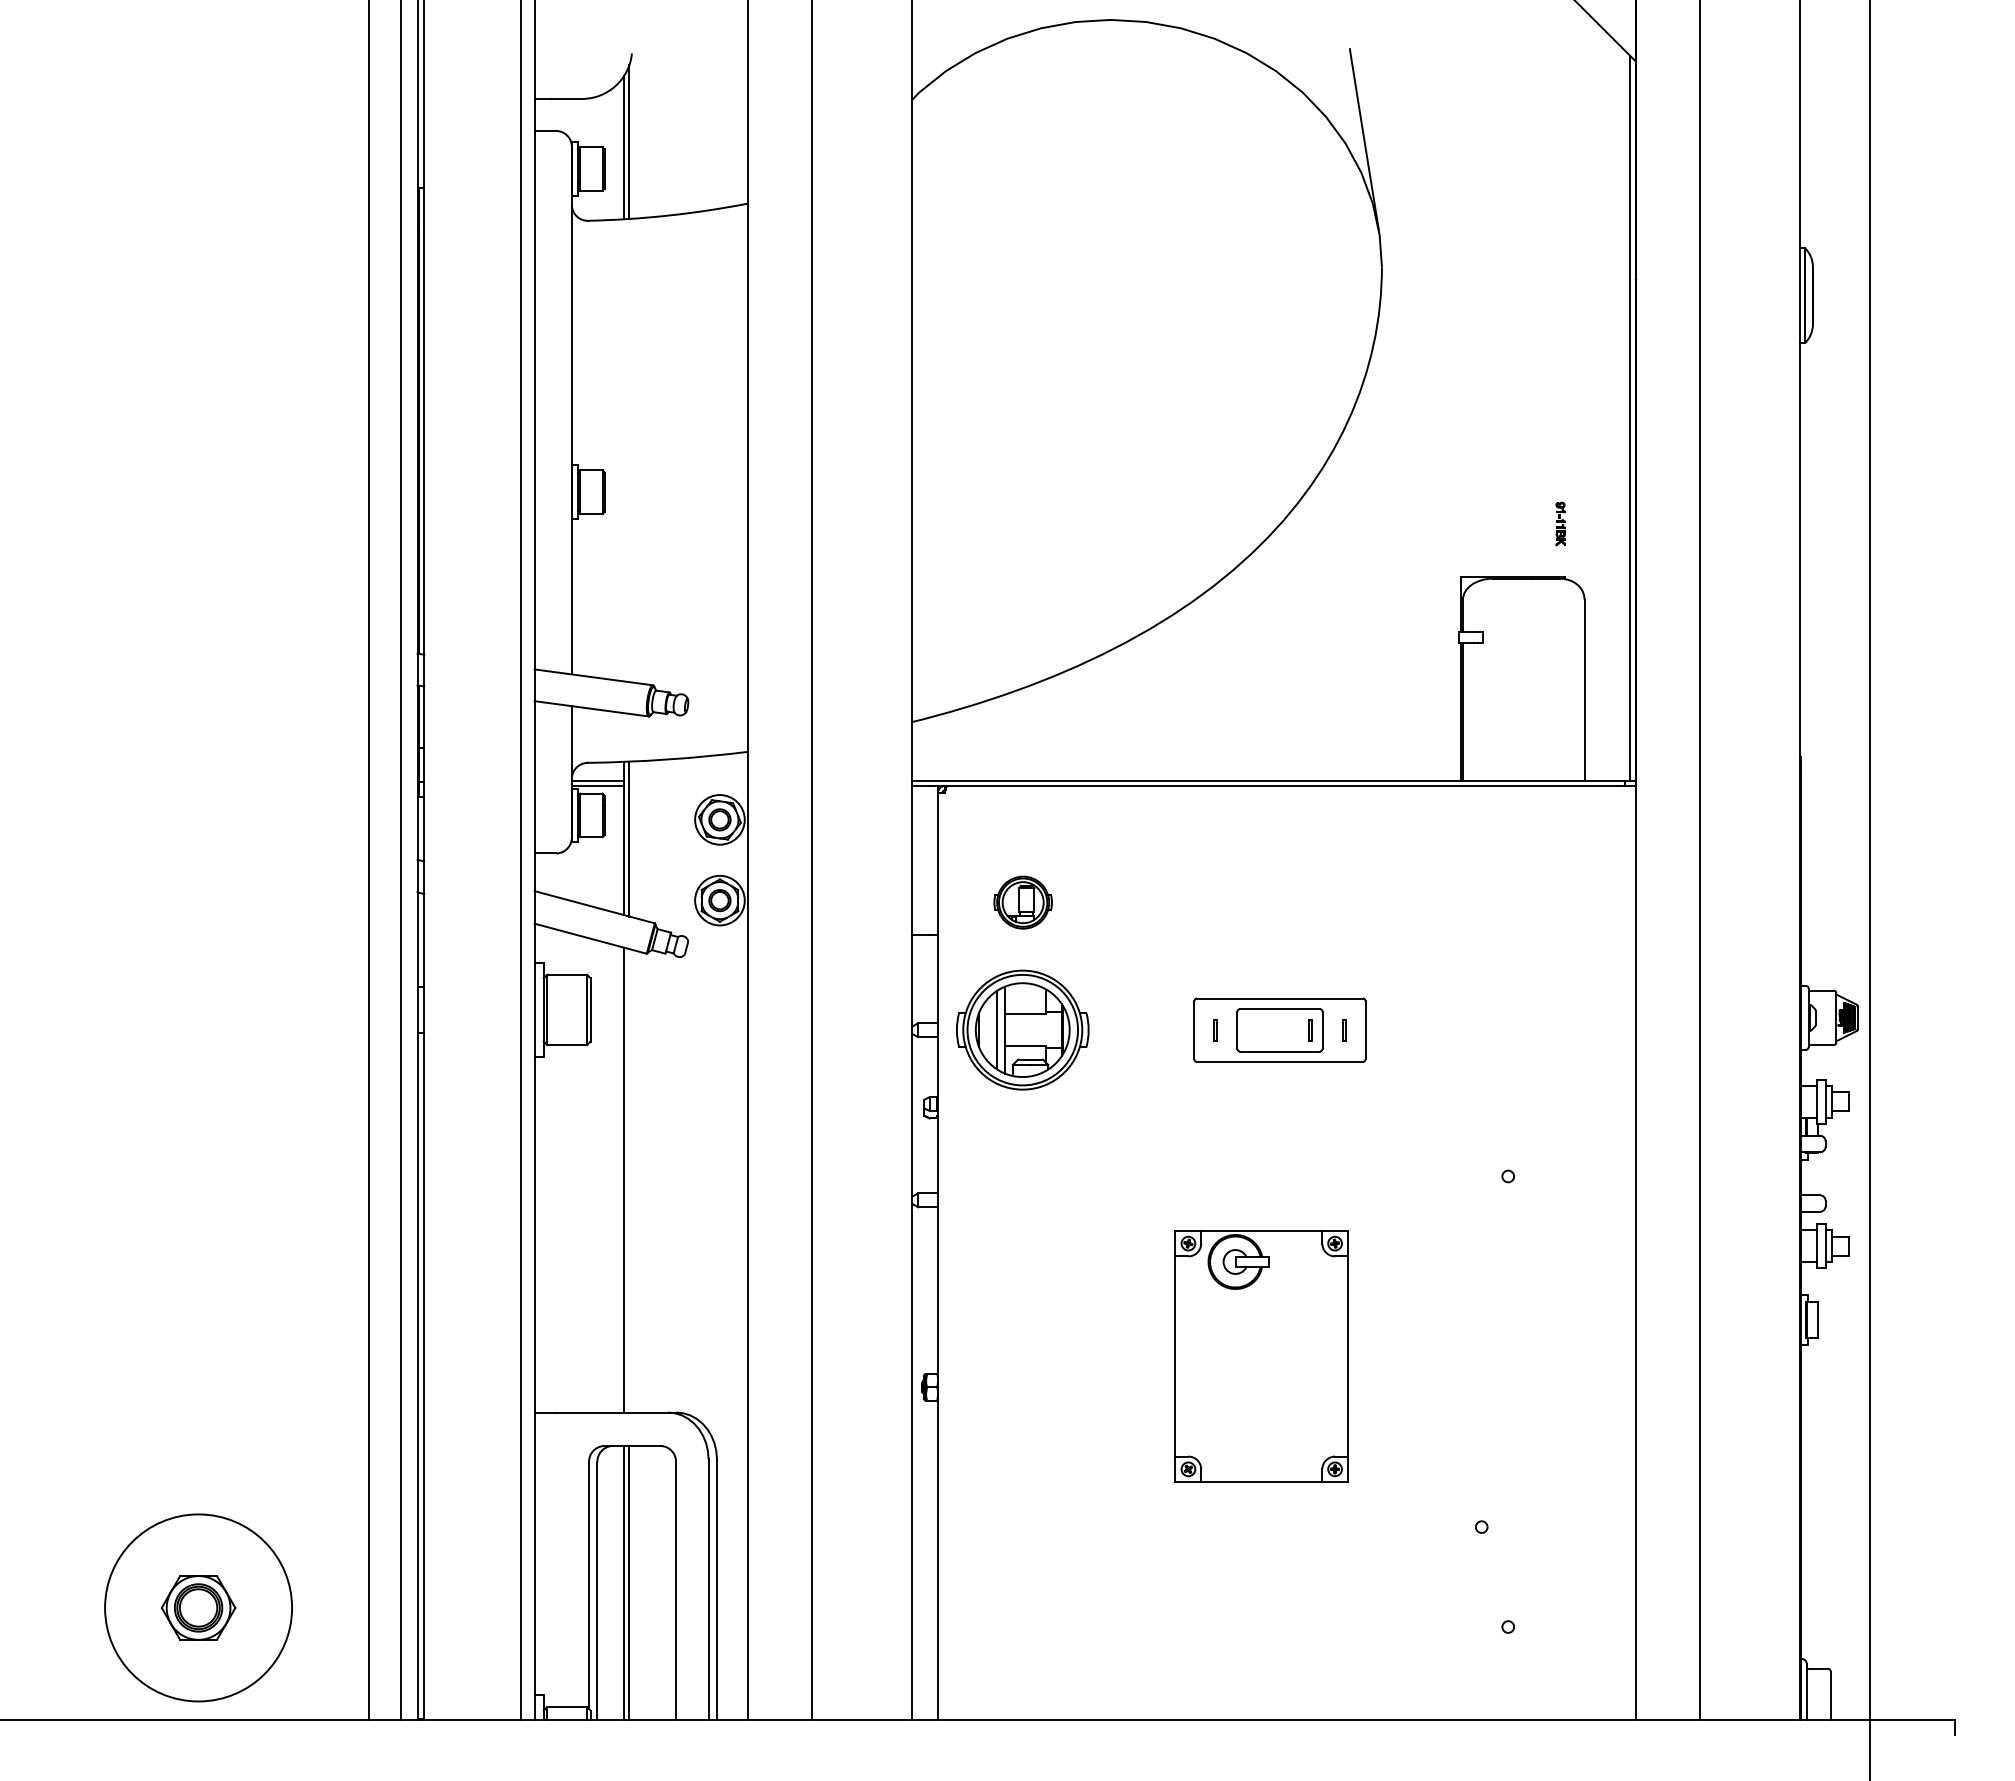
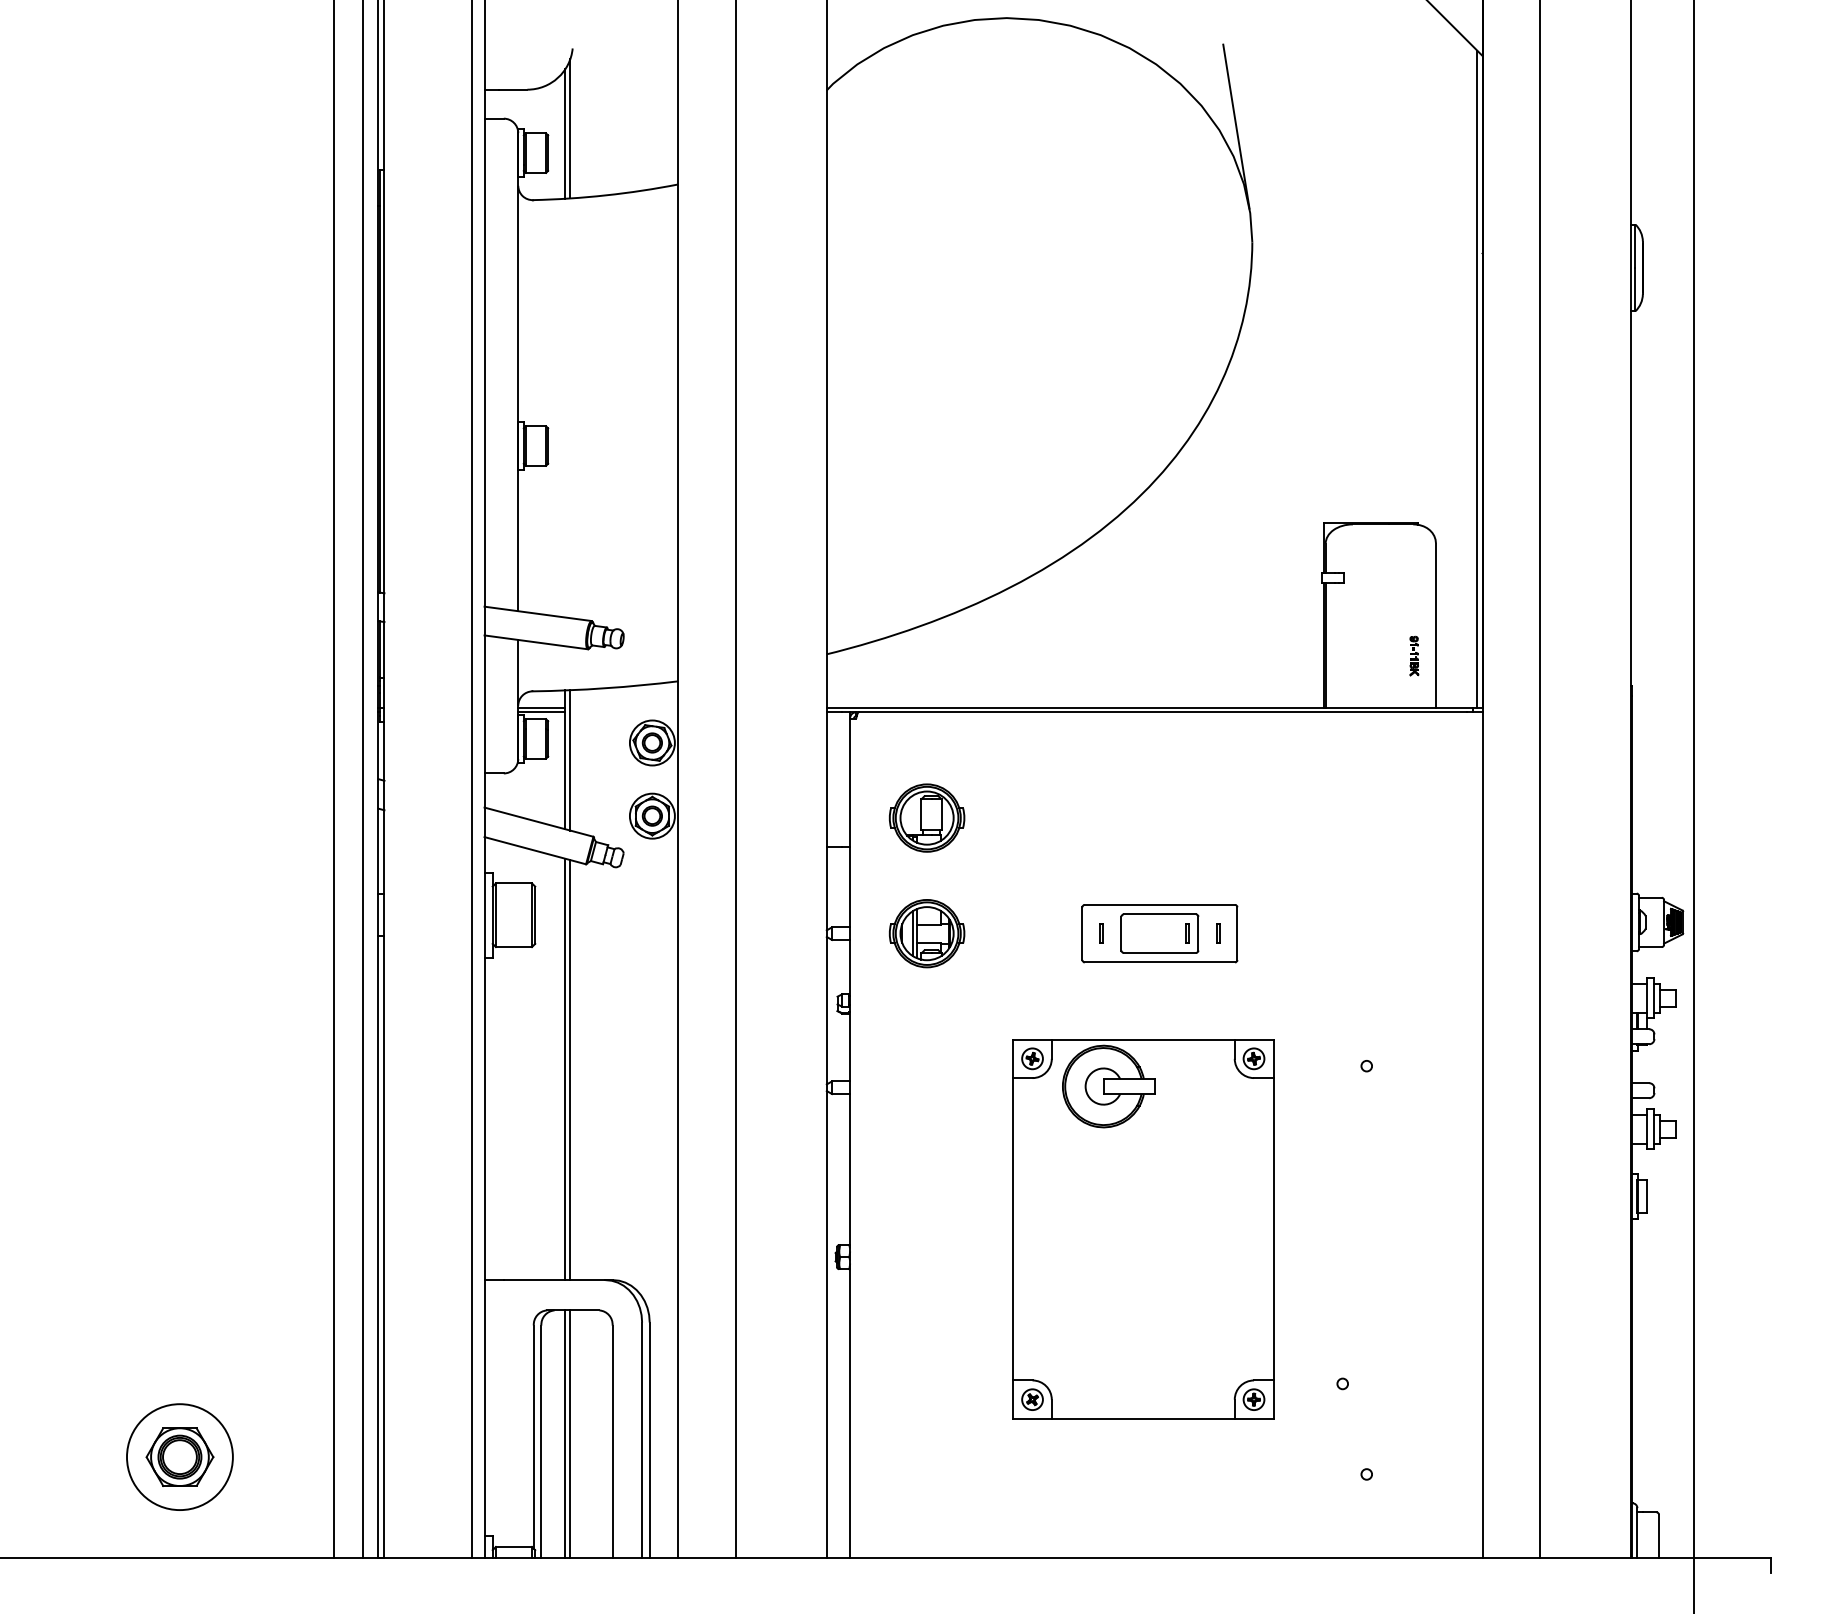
part: (1560, 523) -> (1414, 655), moved
part: (1023, 902) -> (927, 817), size x1.43
part: (1023, 1030) -> (927, 933), size x0.62
line: (629, 1180) -> (570, 1069), added
part: (1261, 1356) -> (1143, 1229), size x1.67
circle: (198, 1607) -> (179, 1456), size x0.62

